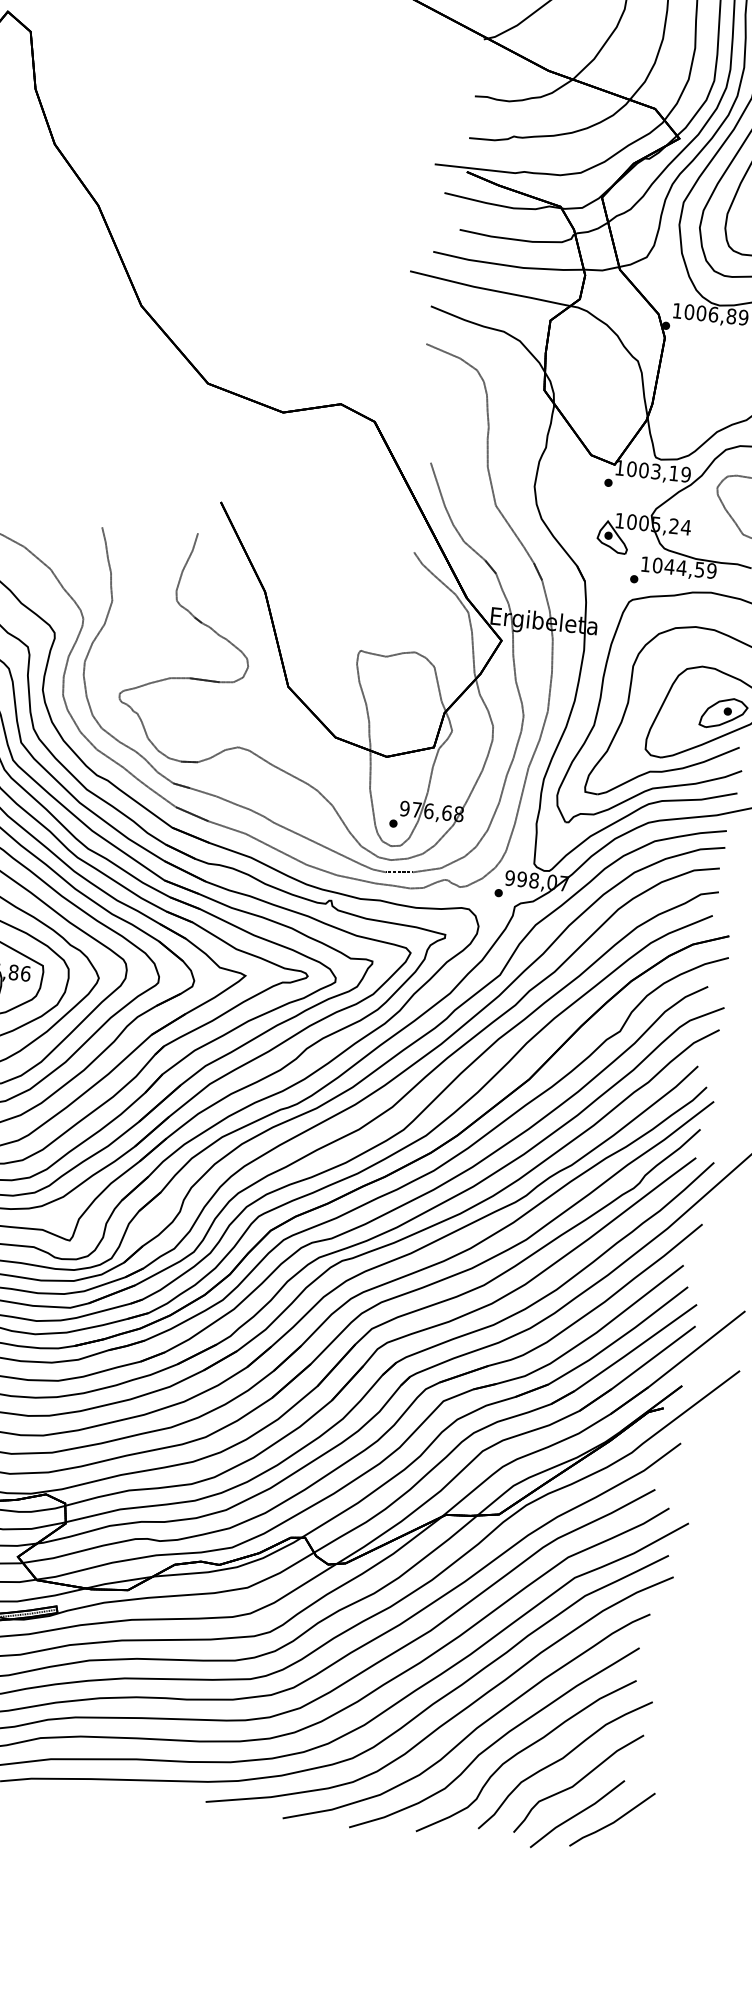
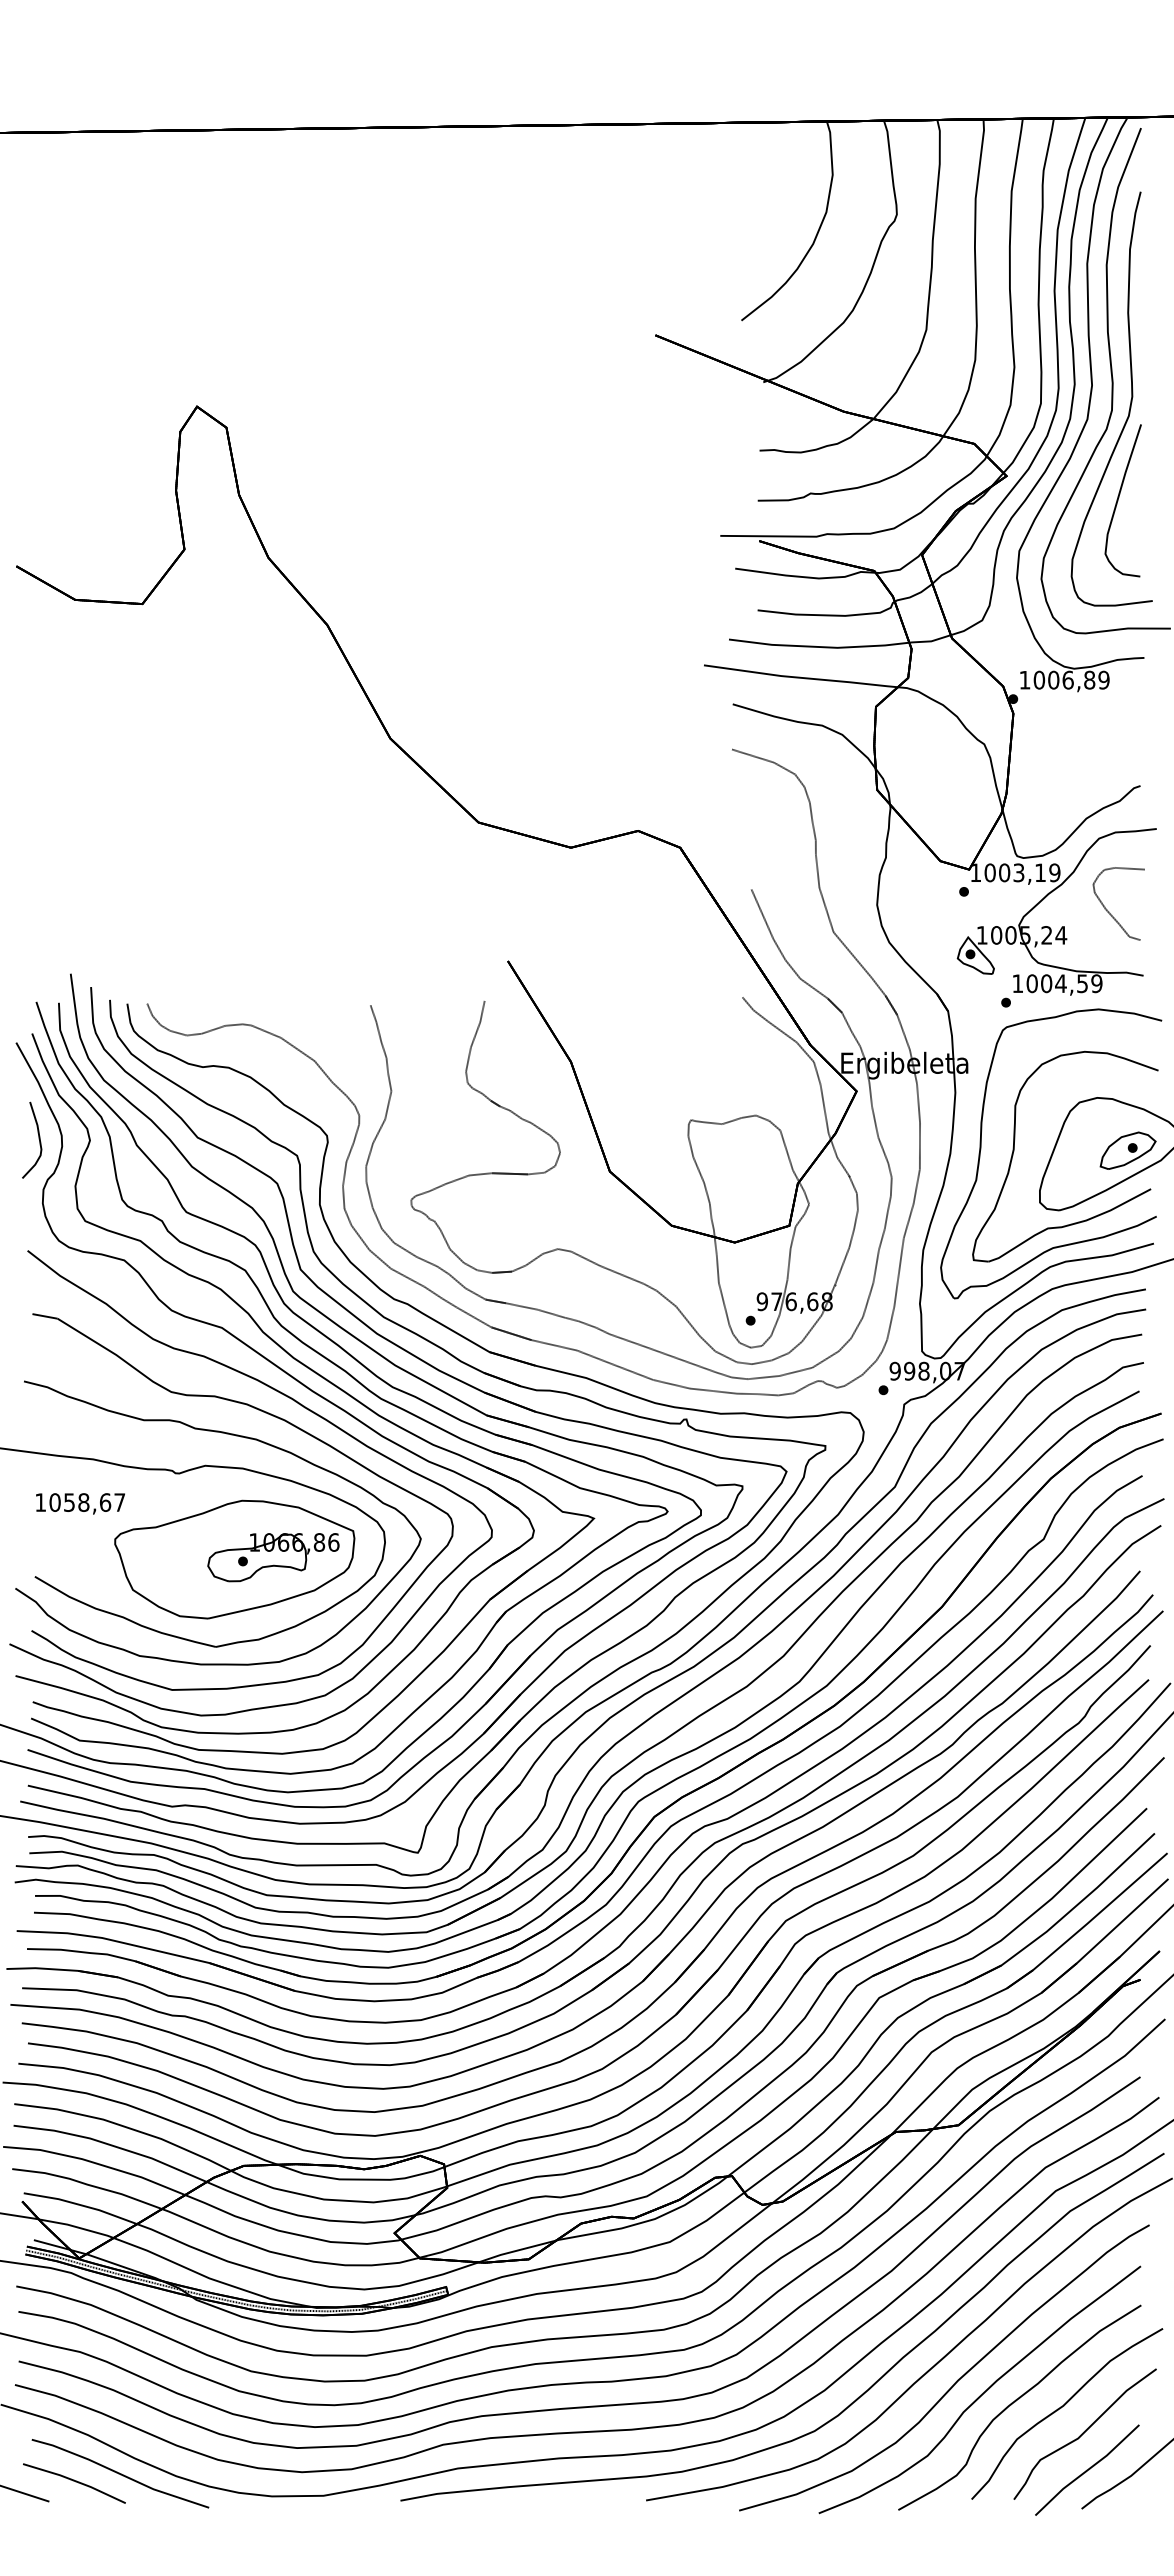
text: (669, 566) -> (1046, 983), 1044,59 -> 1004,59

